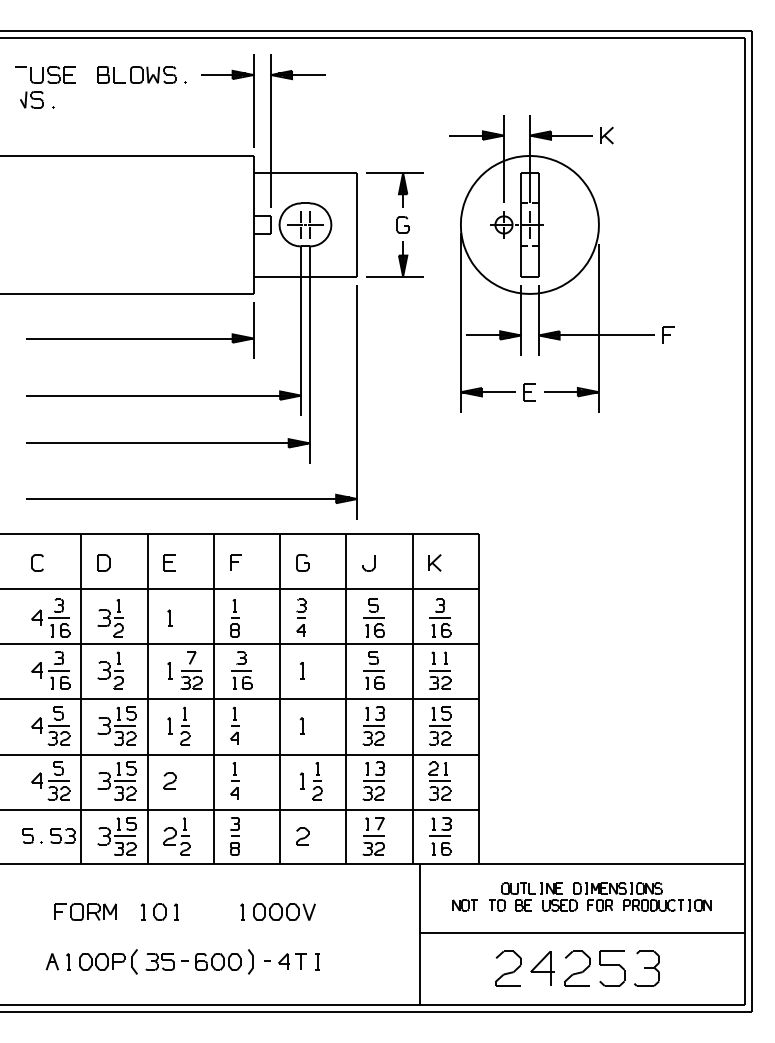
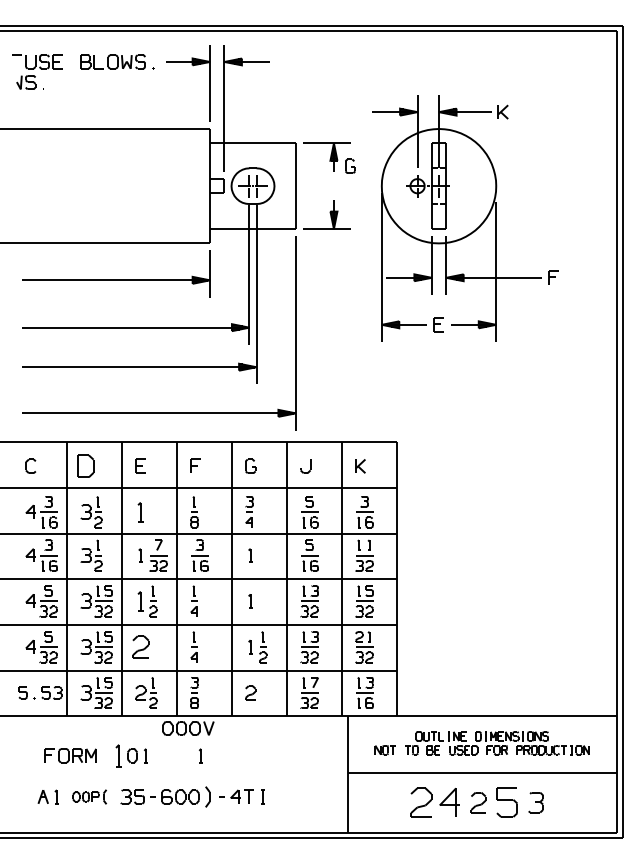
part: (402, 224) -> (350, 165), moved
part: (103, 562) -> (85, 465), size x1.6
part: (169, 617) -> (140, 511), size x1.4
part: (169, 725) -> (140, 601), size x1.4
part: (169, 780) -> (140, 646), size x1.6
part: (142, 911) -> (117, 755), size x1.6
part: (284, 911) -> (188, 727), moved
part: (108, 961) -> (89, 796), size x0.7
part: (577, 968) -> (478, 802), size x0.7
part: (646, 968) -> (535, 802), size x0.7

